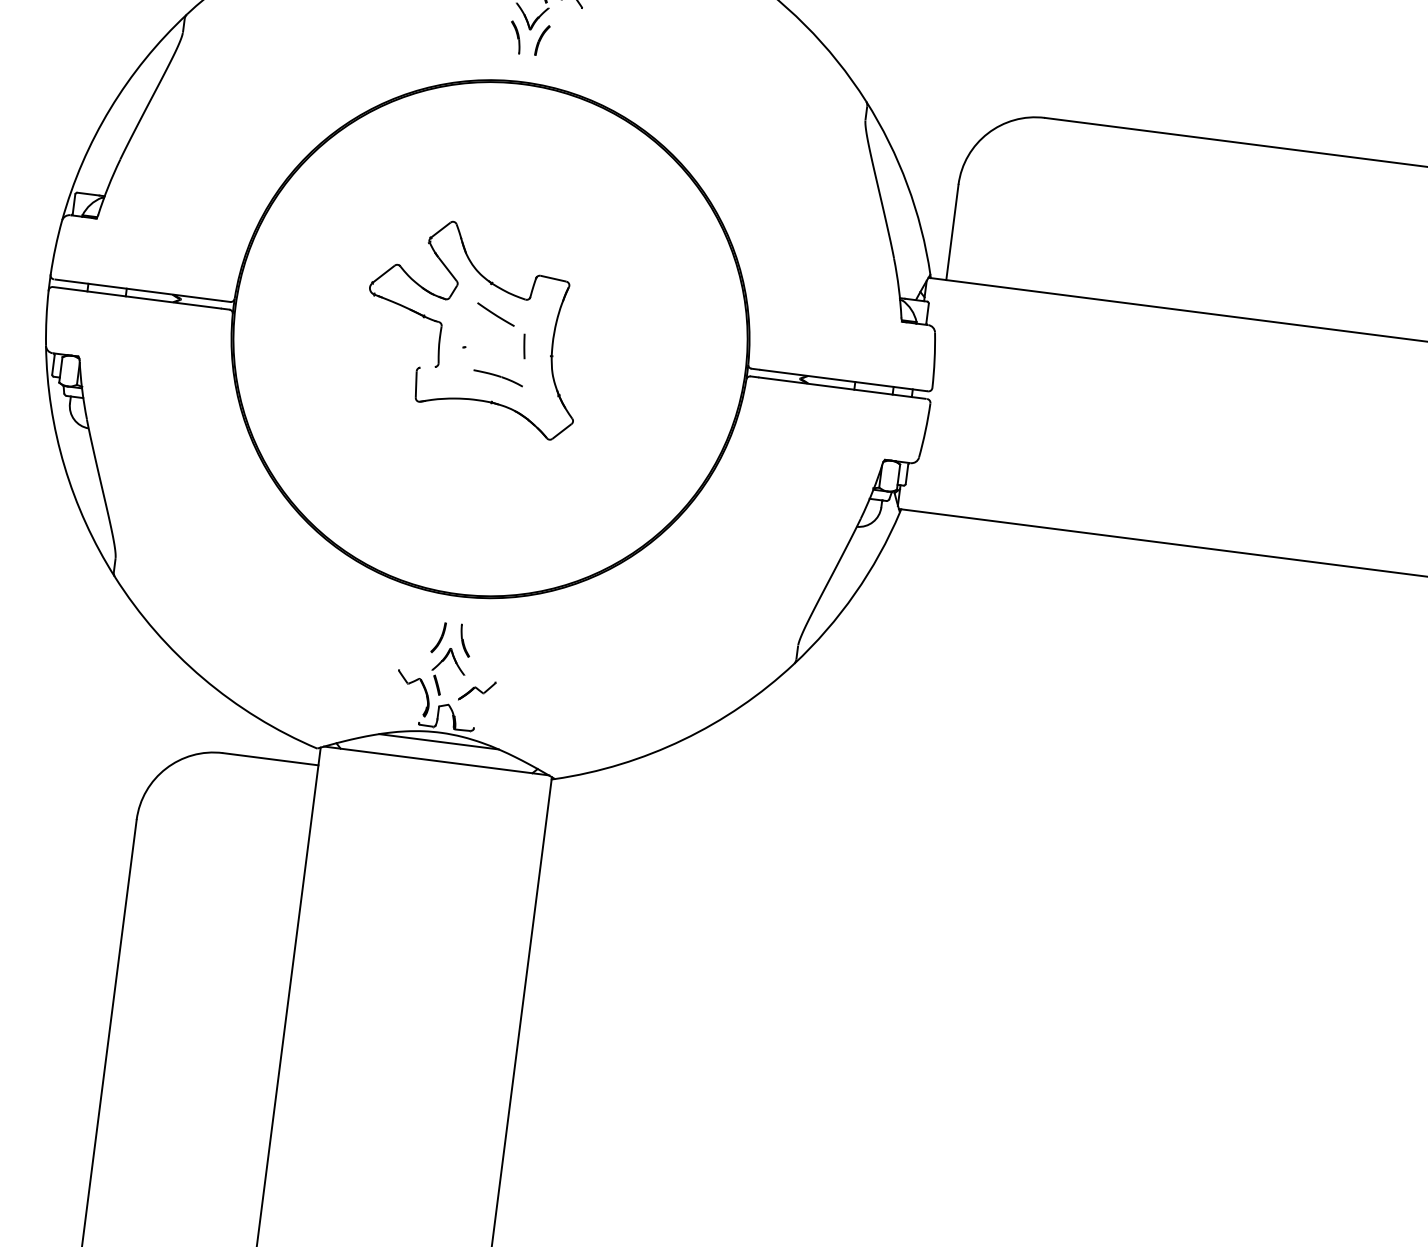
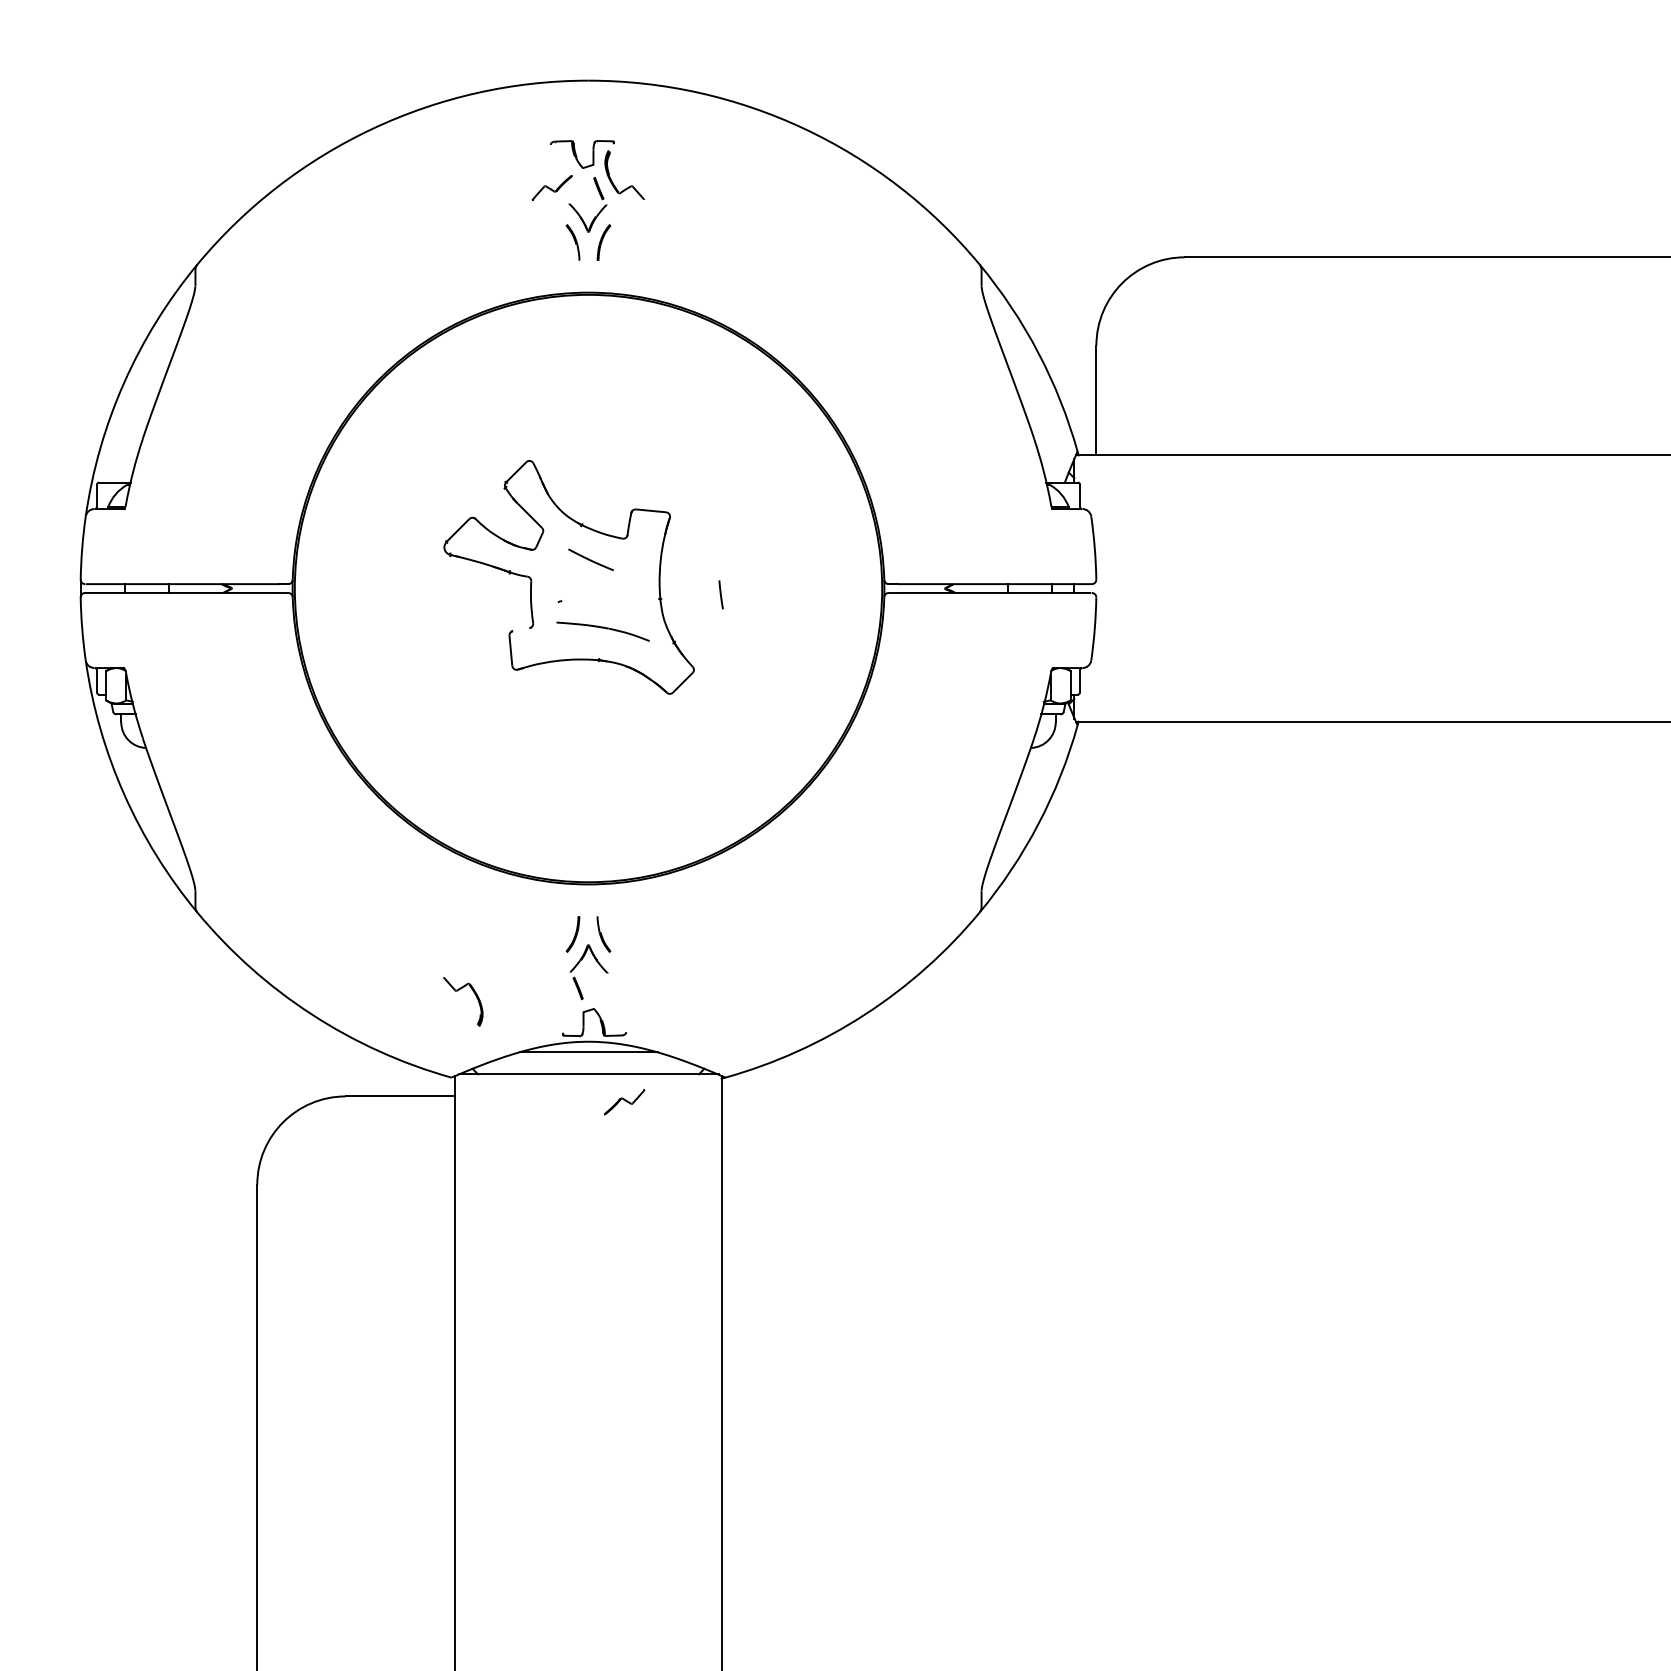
line: (524, 346) -> (720, 594), moved
part: (497, 378) -> (602, 631), size x1.6
part: (409, 684) -> (457, 991), moved
part: (477, 691) -> (624, 1102), moved

